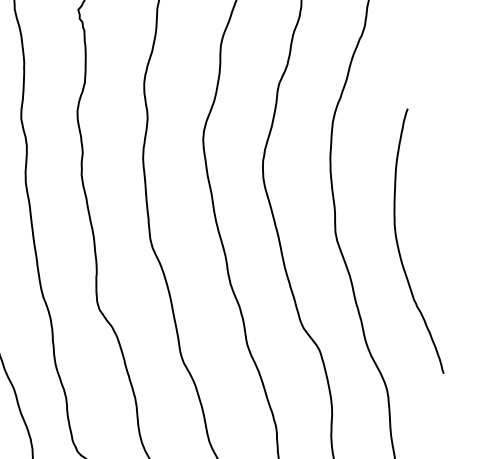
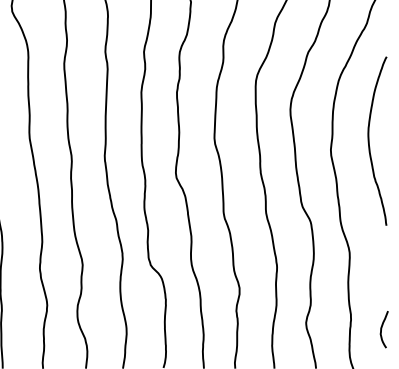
curve: (398, 243) -> (369, 140), moved

